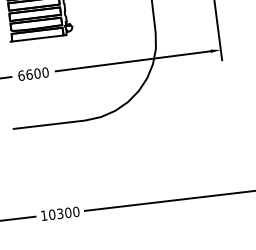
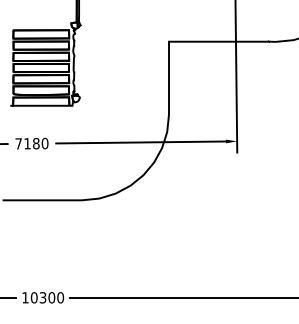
text: (29, 74) -> (27, 143), 6600 -> 7180

